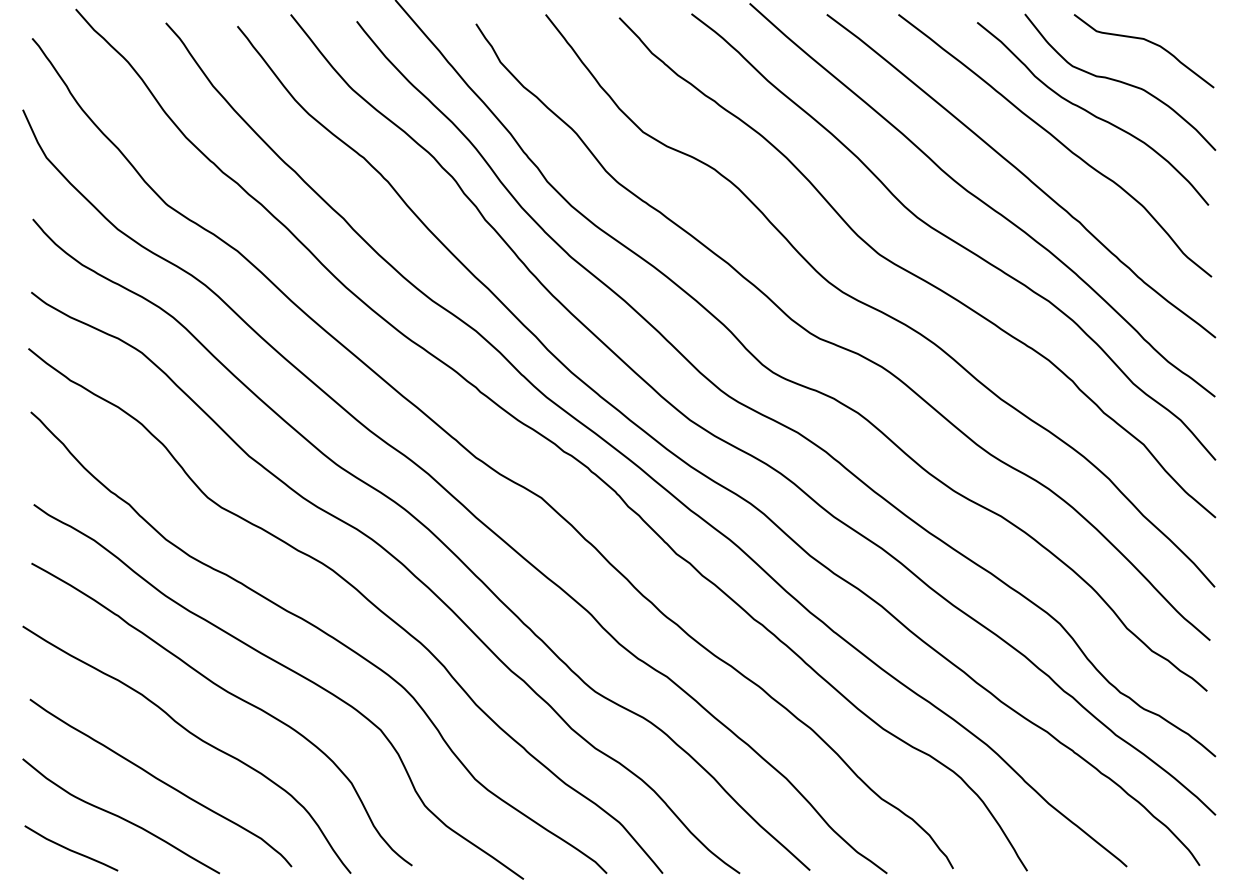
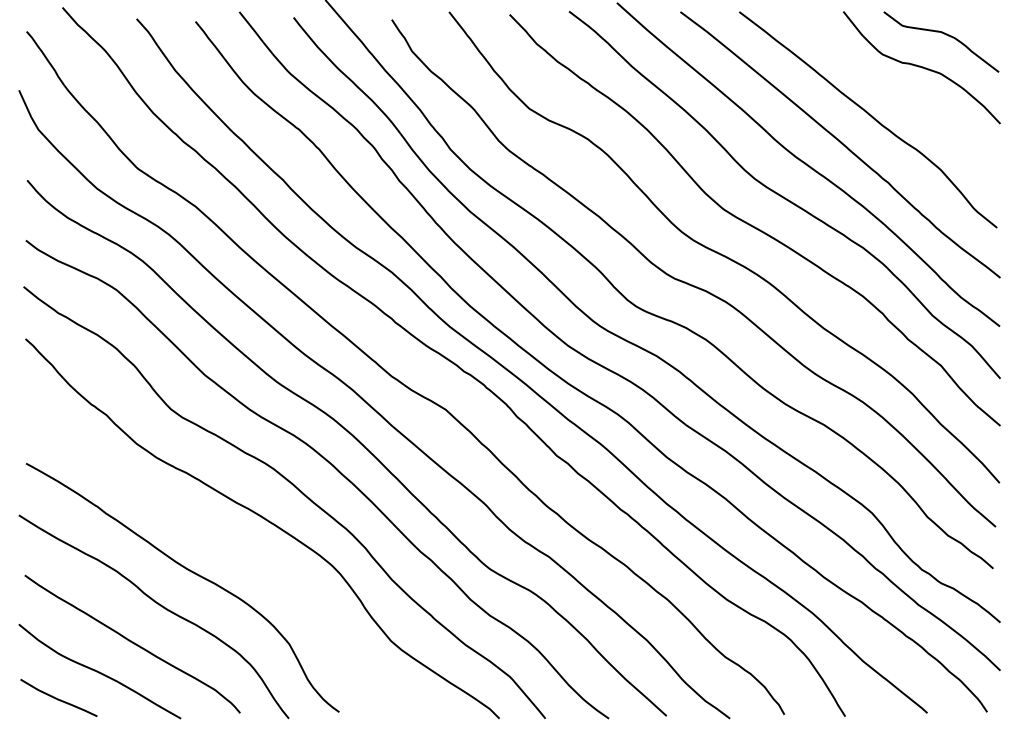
curve: (1093, 113) -> (899, 93), removed
curve: (290, 671) -> (239, 552), removed

